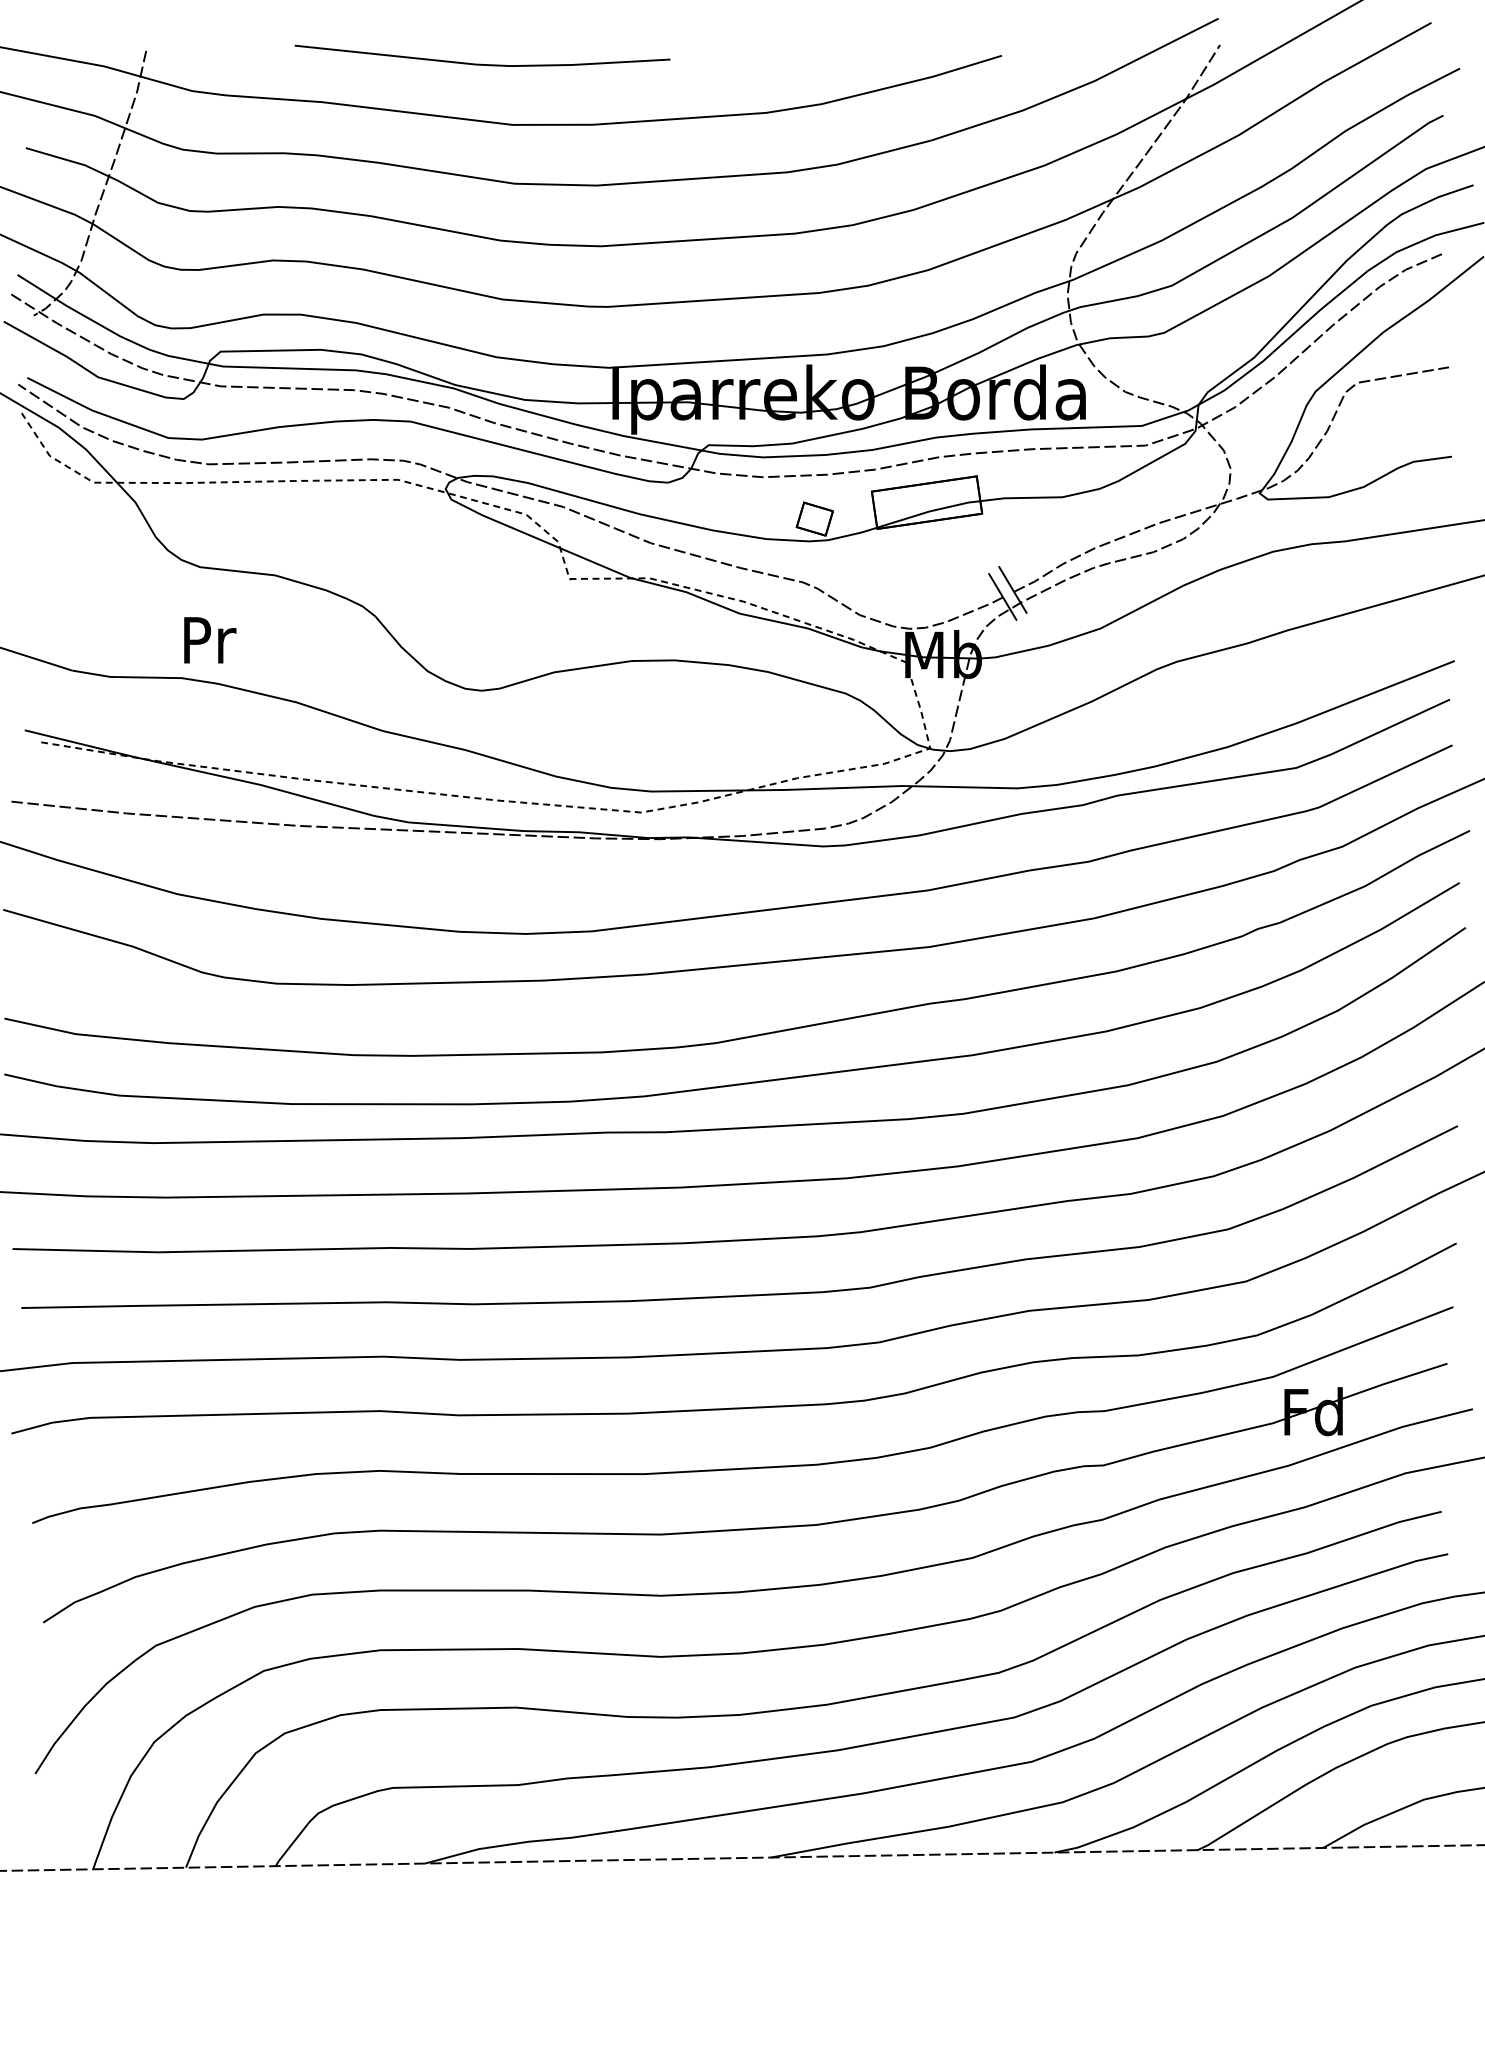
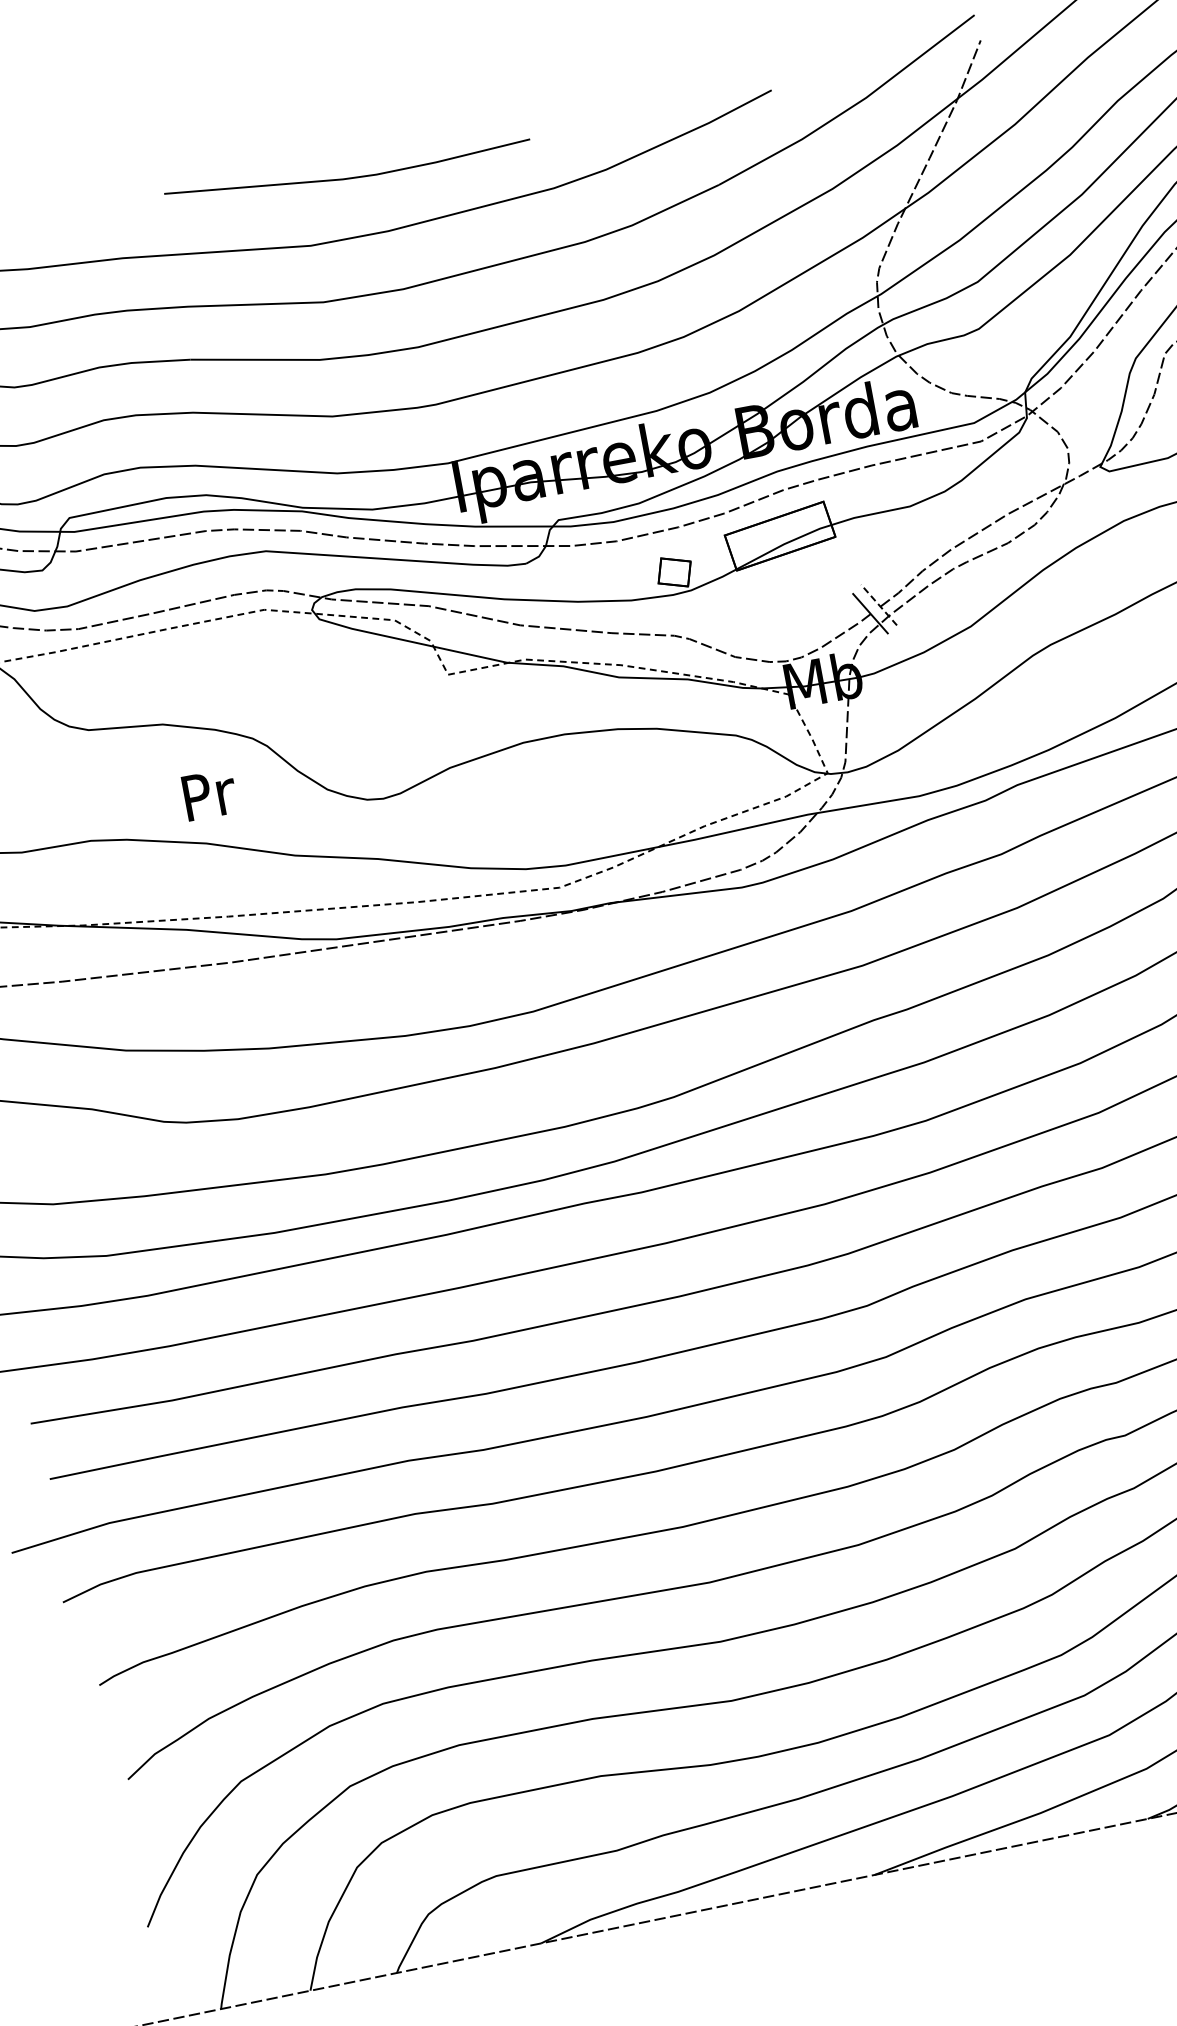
line: (481, 63) -> (348, 177), moved
line: (1012, 589) -> (878, 604), solid -> dashed
text: (210, 640) -> (210, 794), moved

